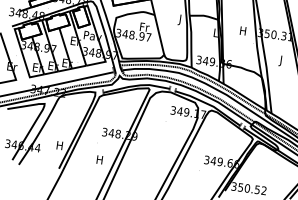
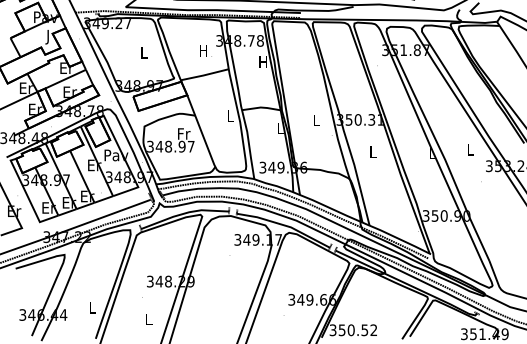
text: (180, 19) -> (230, 117), J -> L
text: (242, 30) -> (315, 120), H -> L
text: (281, 60) -> (372, 153), J -> L
text: (59, 145) -> (92, 307), H -> L
text: (99, 159) -> (148, 319), H -> L

